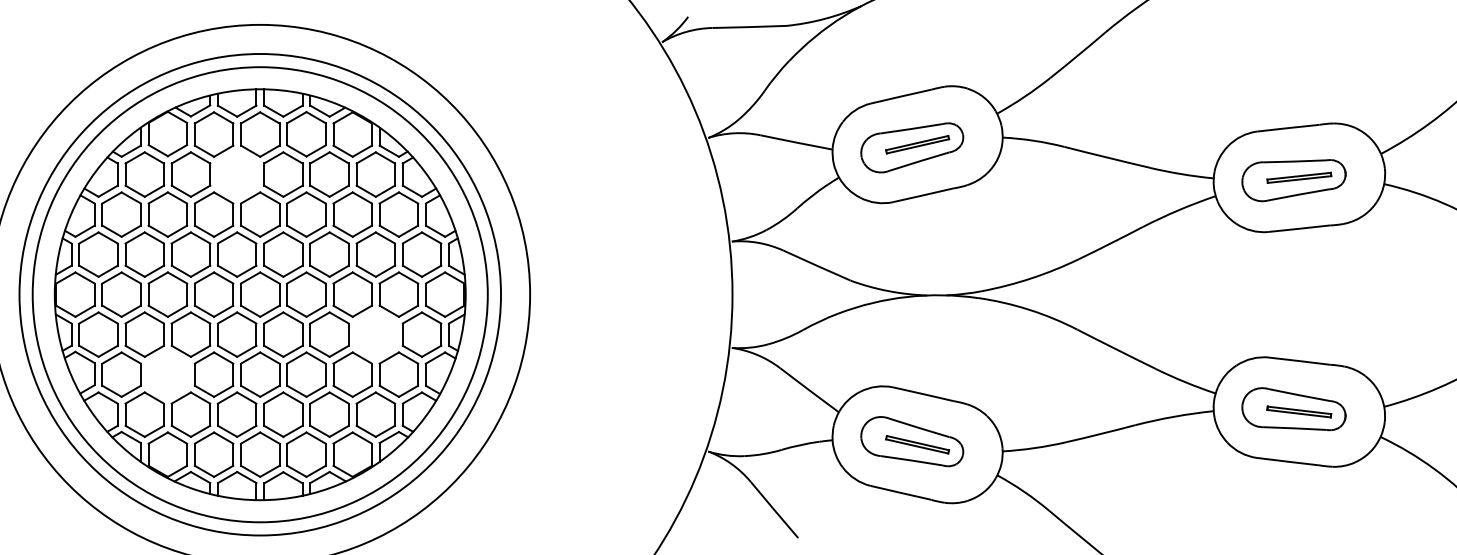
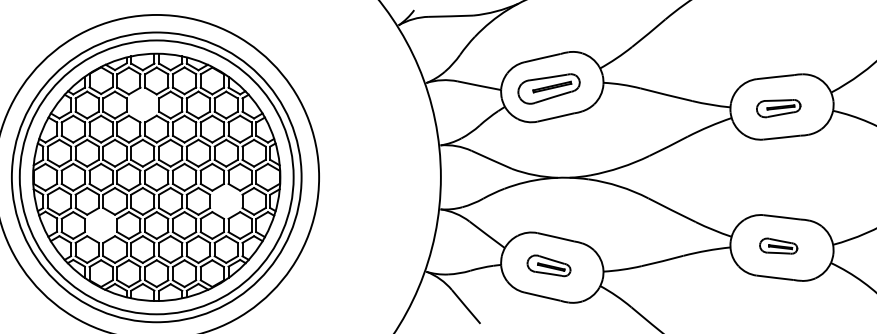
part: (1293, 180) -> (778, 108), size x0.7
part: (1293, 407) -> (778, 245), size x0.6
part: (911, 441) -> (548, 265), size x0.7

